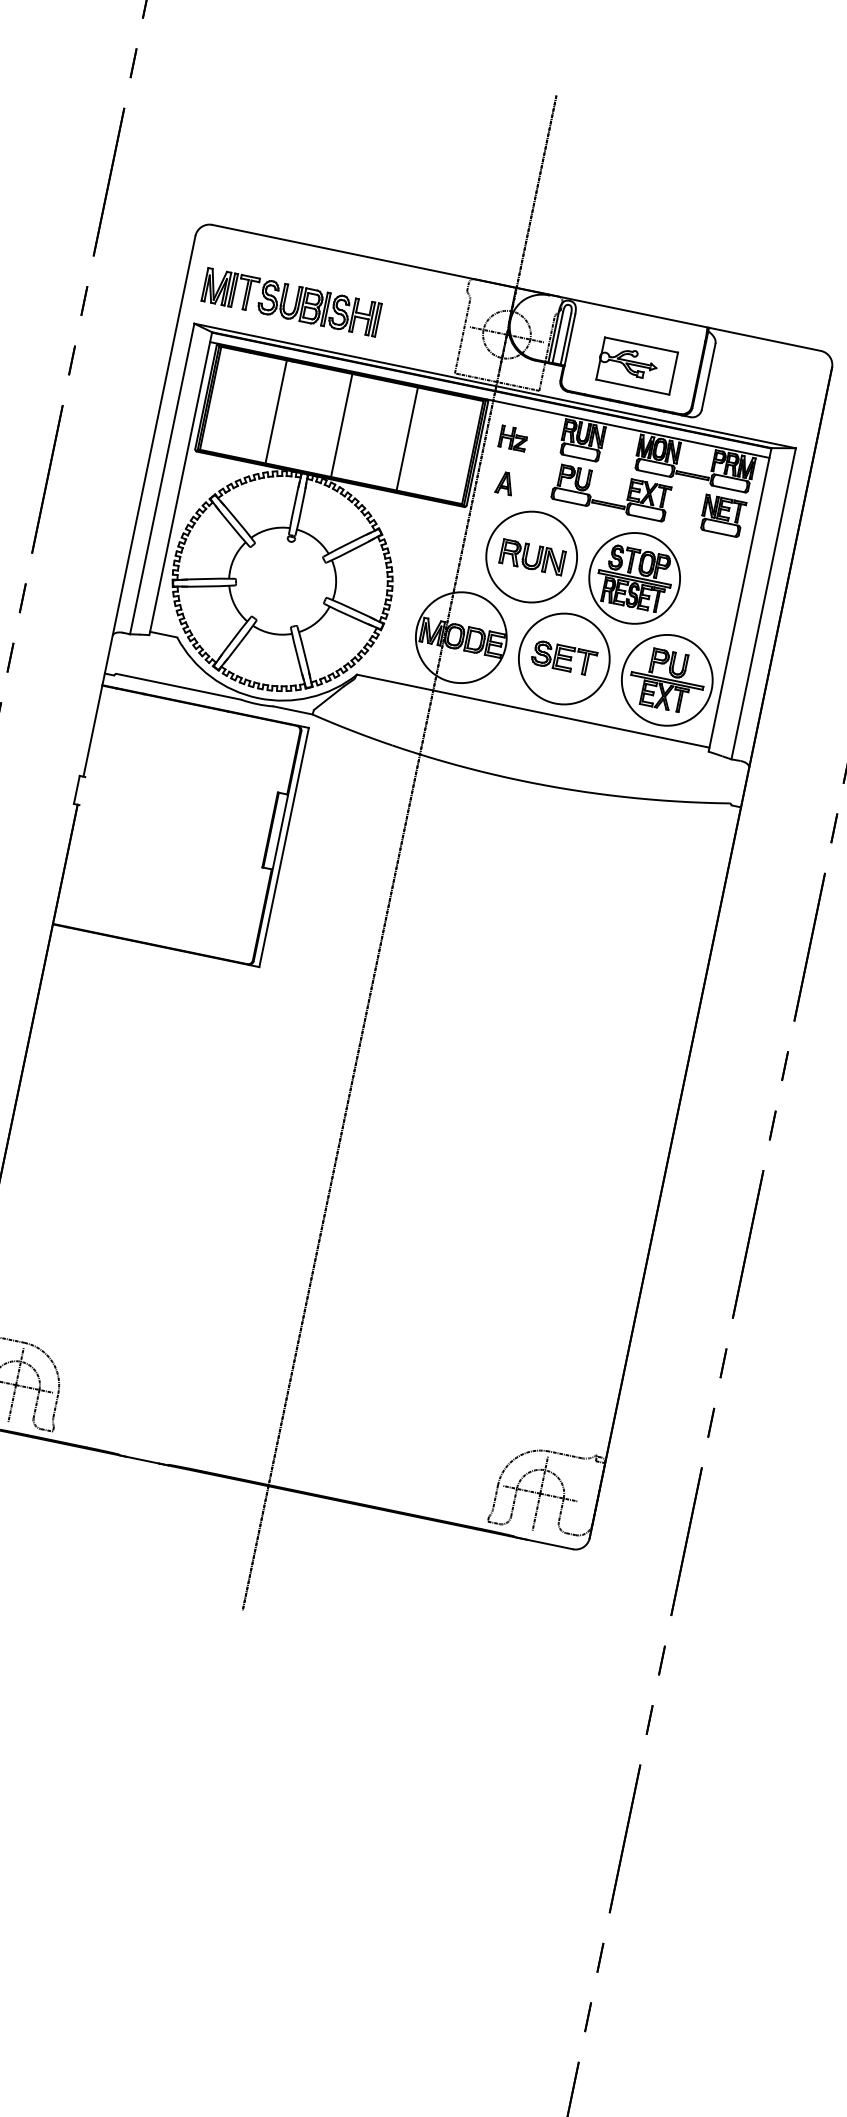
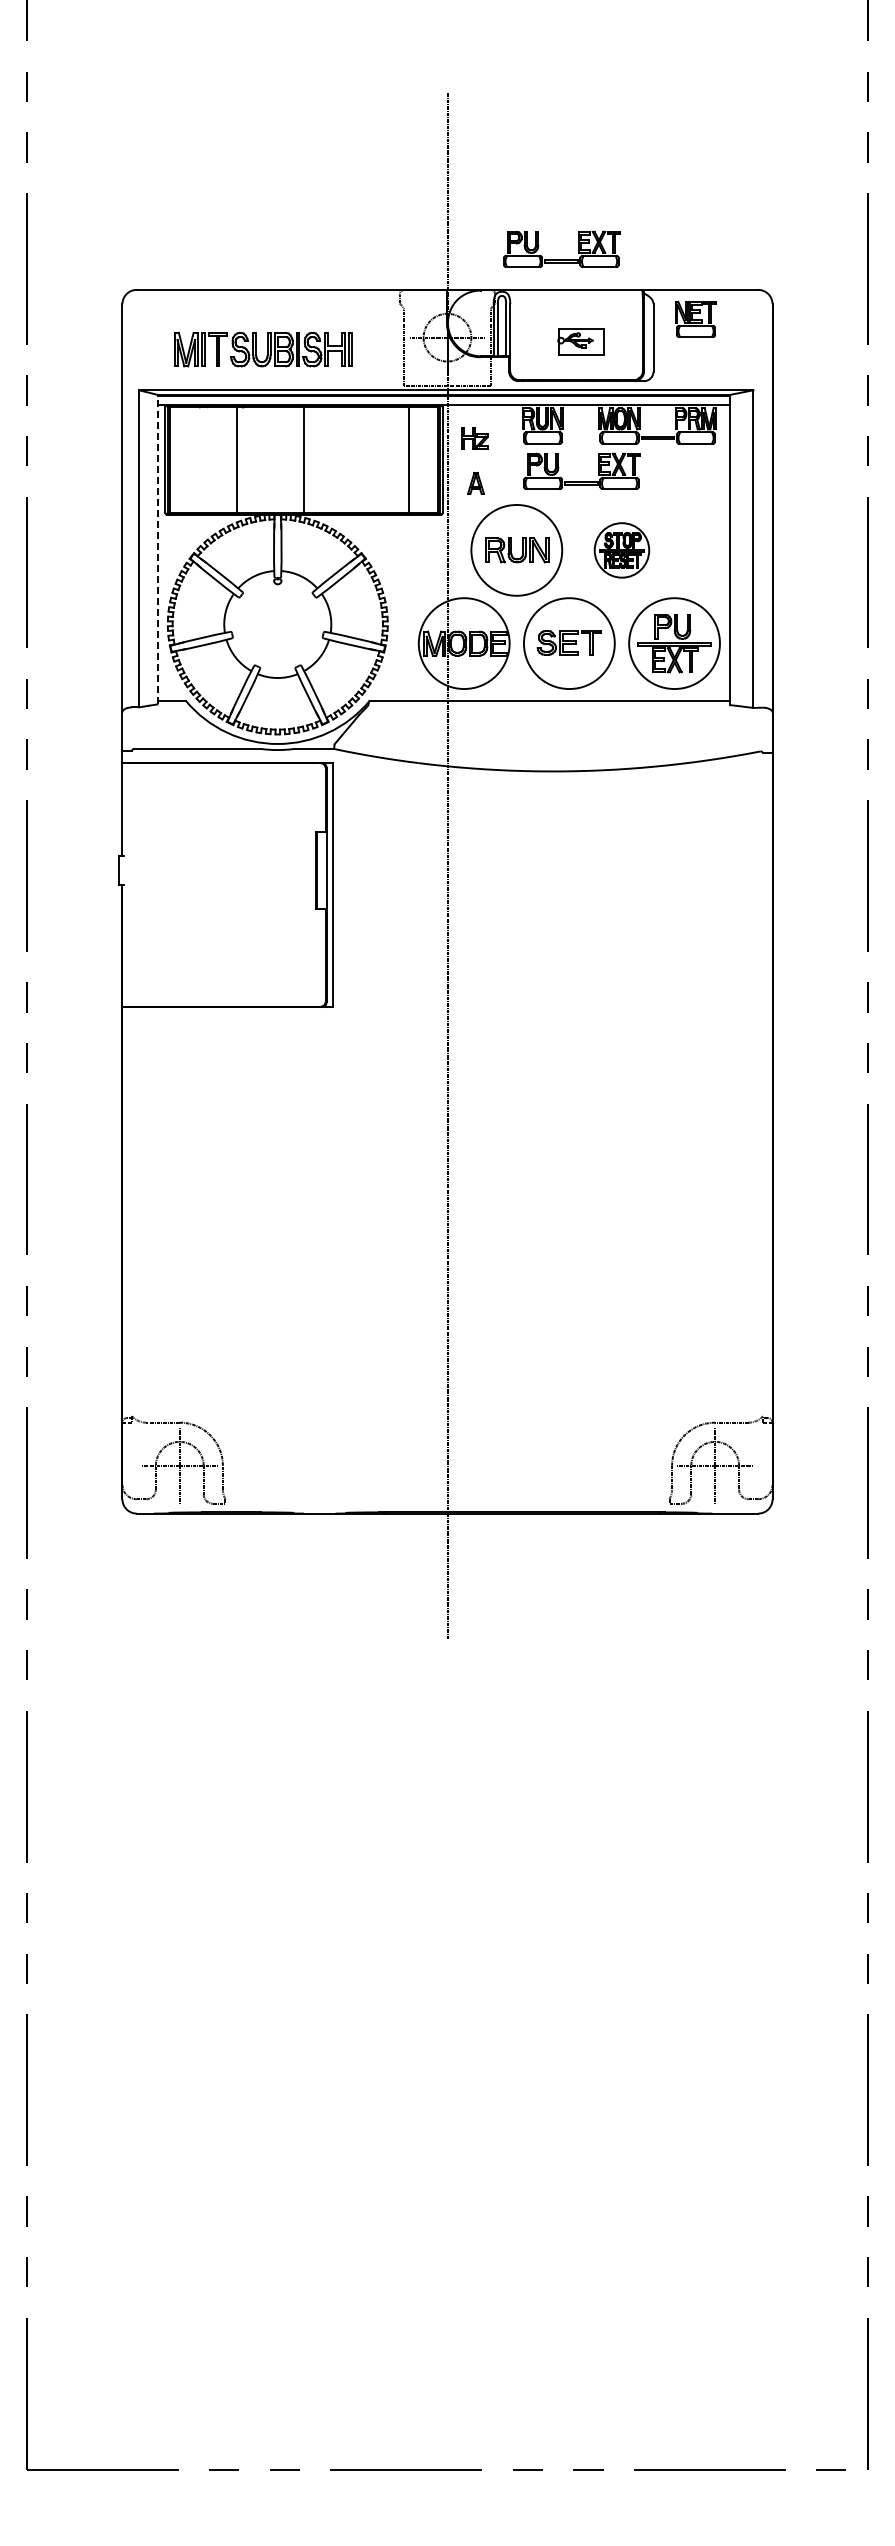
part: (634, 281) -> (561, 259), added
part: (292, 302) -> (263, 349), moved
part: (636, 365) -> (580, 341), size x0.6
line: (407, 438) -> (409, 459), moved
line: (181, 483) -> (158, 549), solid -> dashed
part: (722, 515) -> (695, 318), moved
part: (634, 578) -> (621, 550), size x0.6

